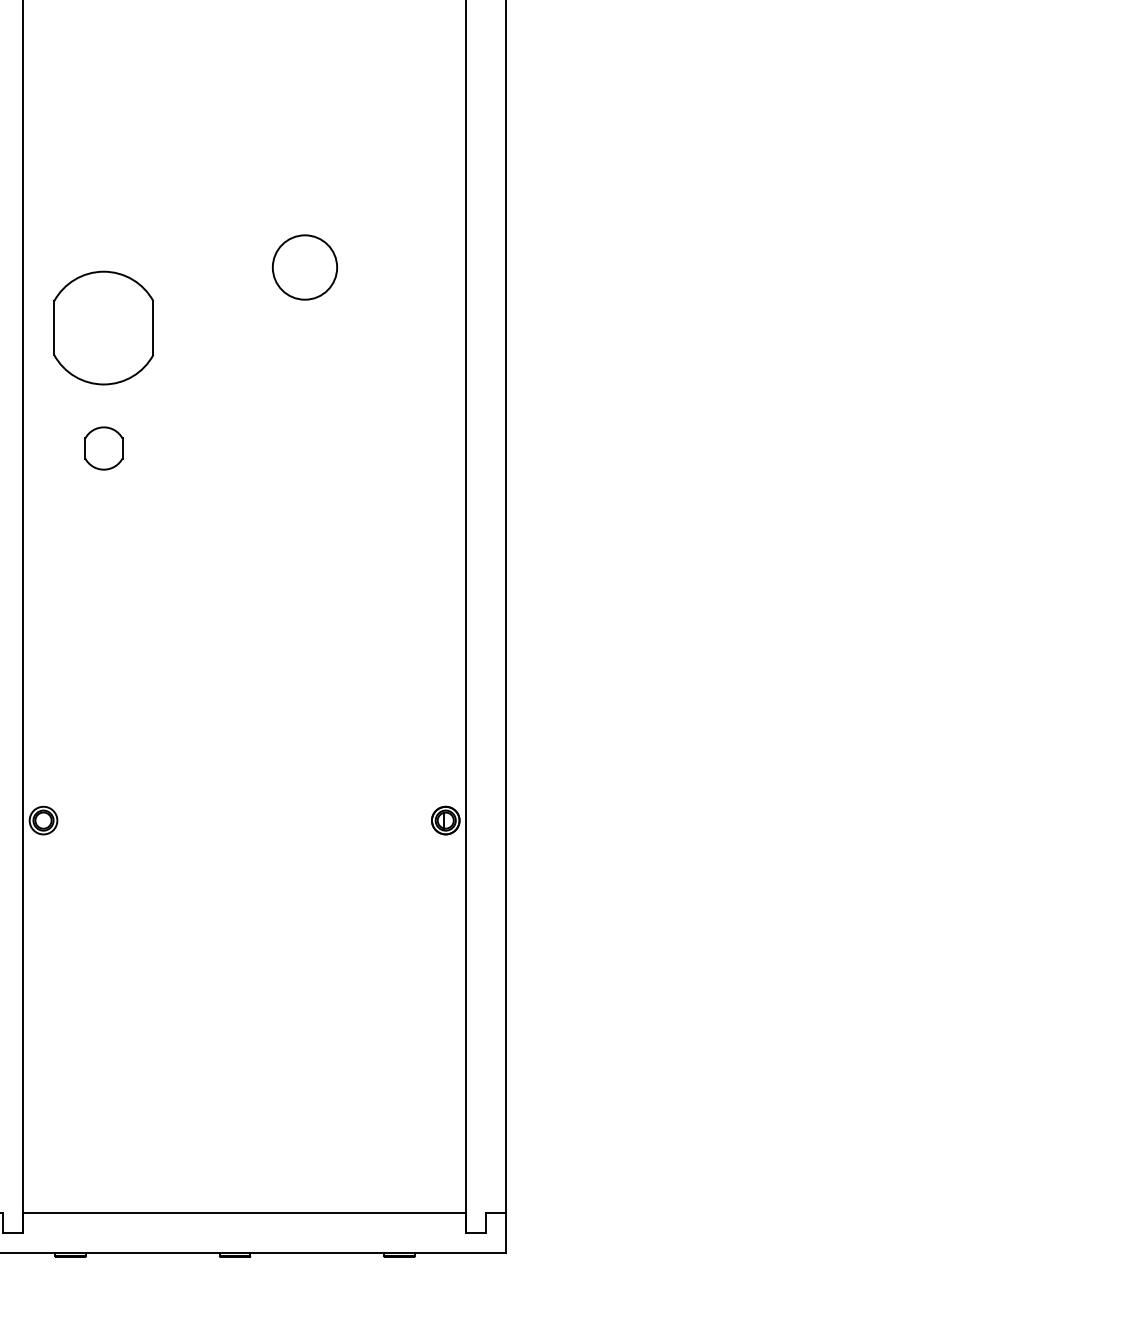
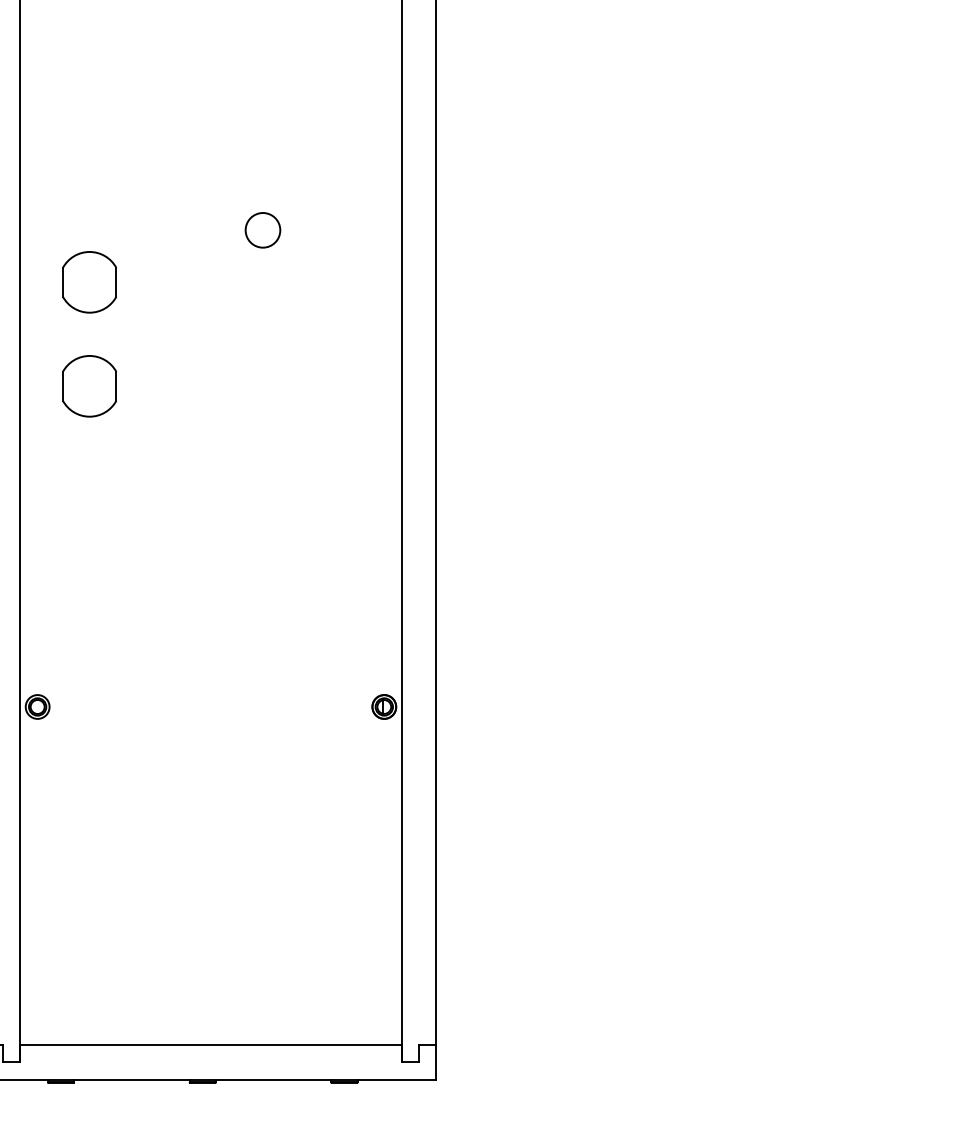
circle: (304, 267) -> (262, 230), size x0.62
part: (103, 327) -> (89, 282), size x0.62
part: (103, 448) -> (89, 386), size x1.67

